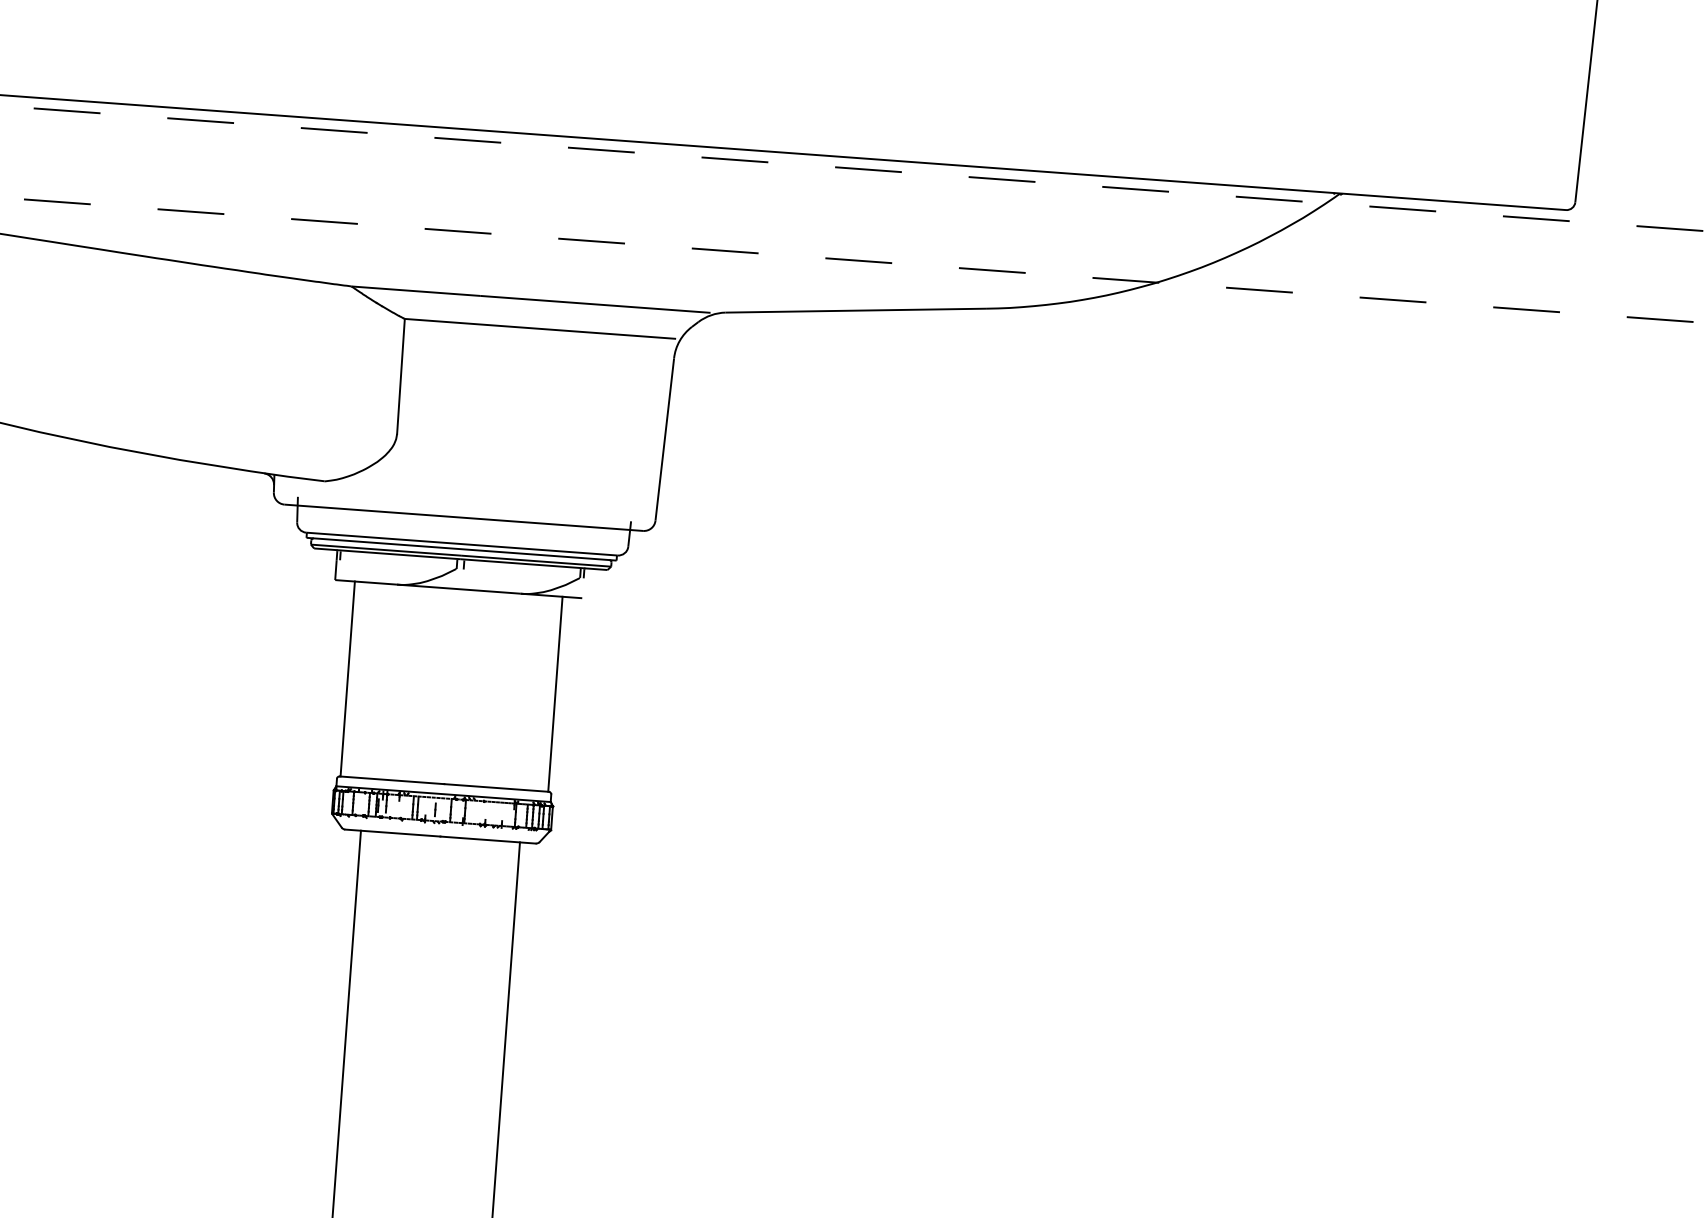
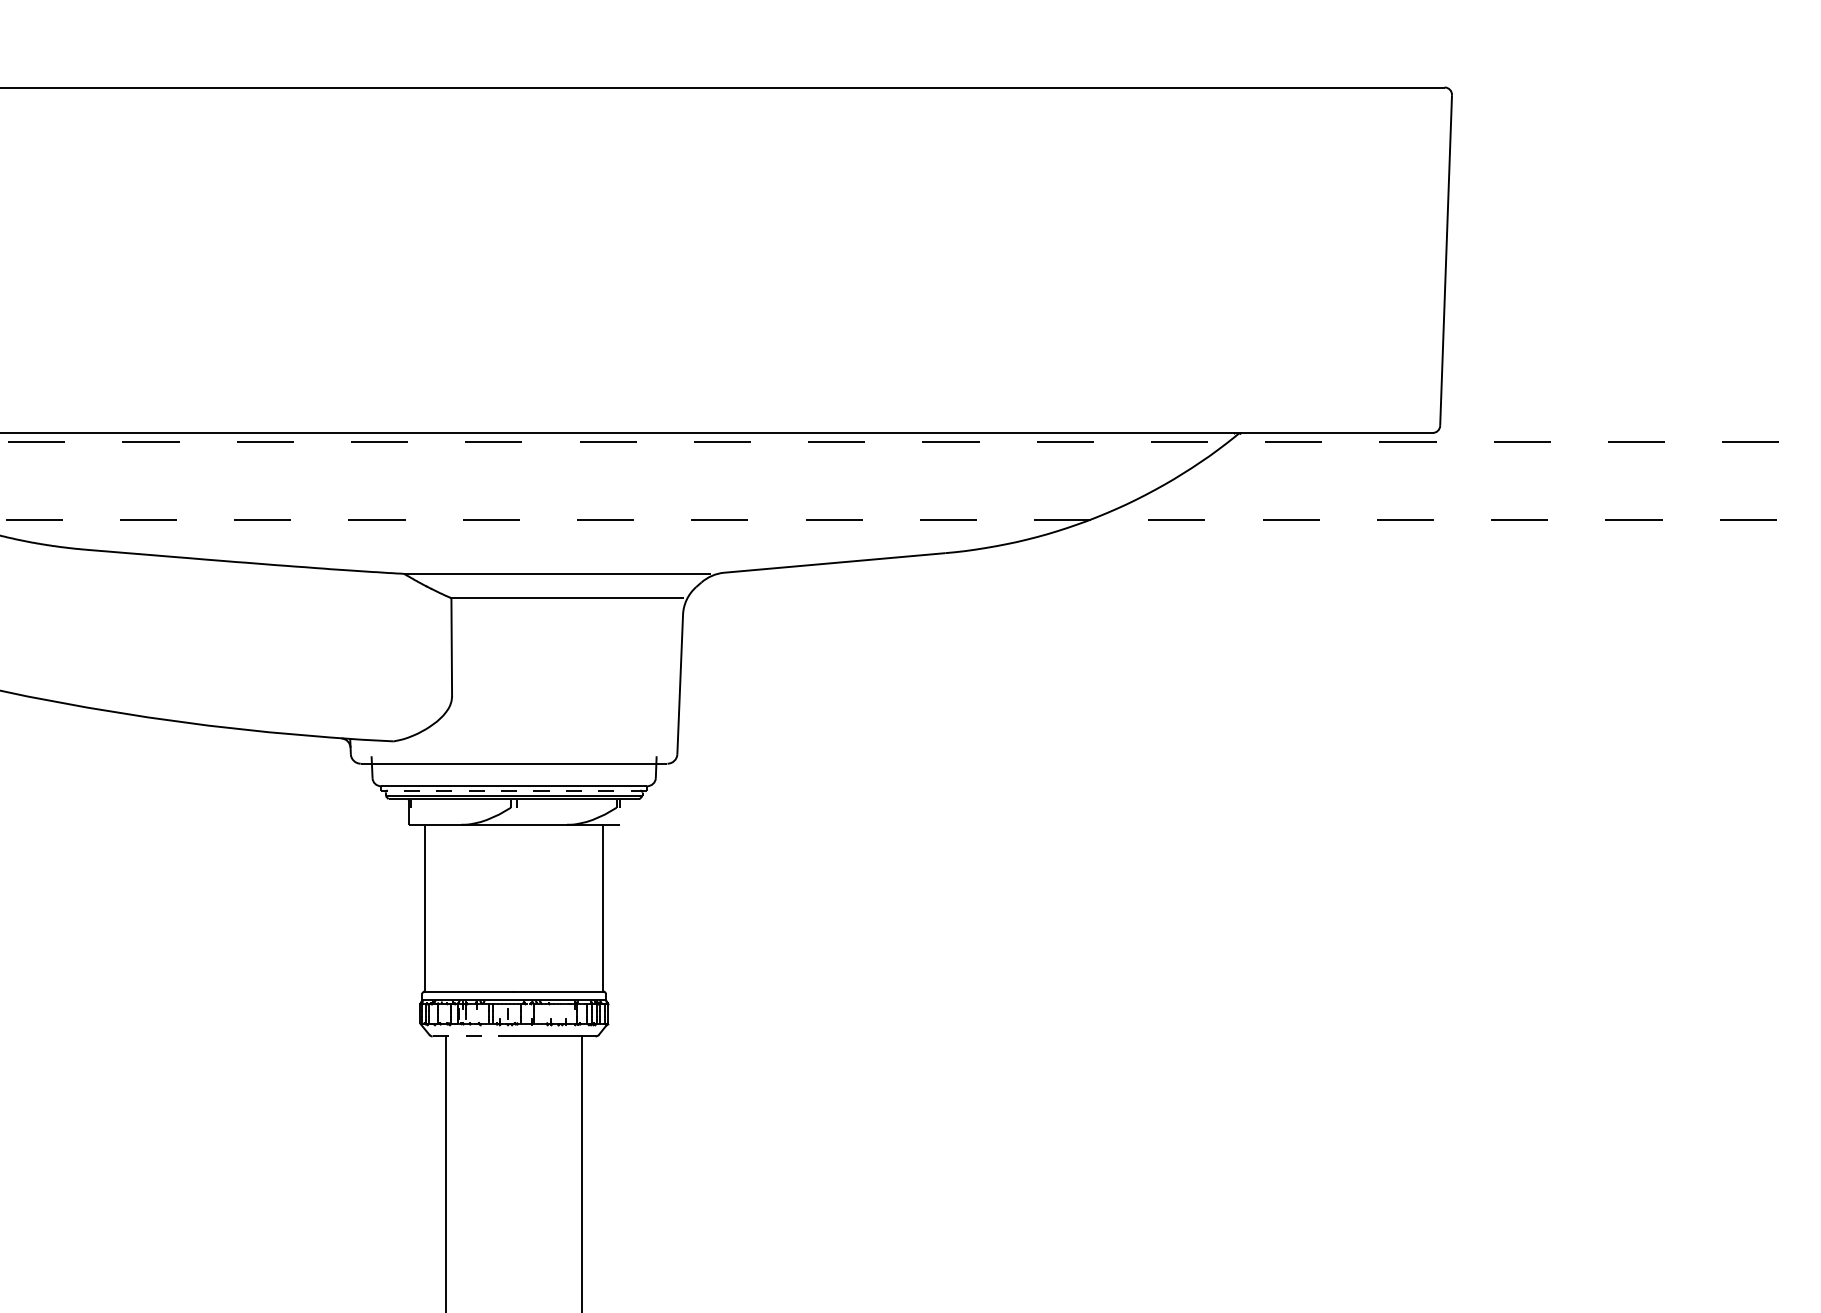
line: (462, 549) -> (514, 790), solid -> dashed
line: (392, 833) -> (473, 1036), solid -> dashed

